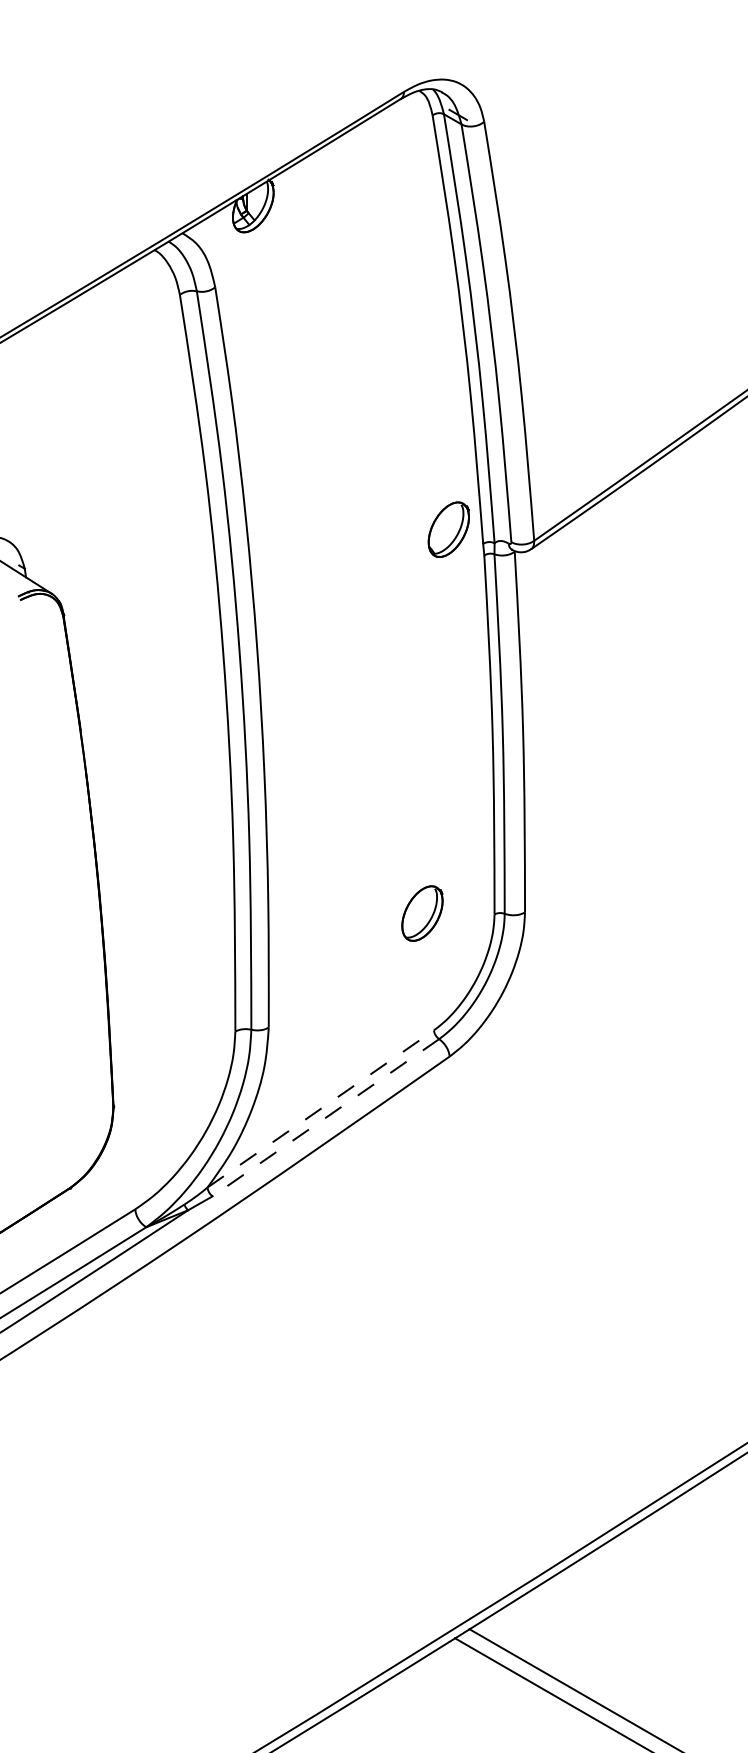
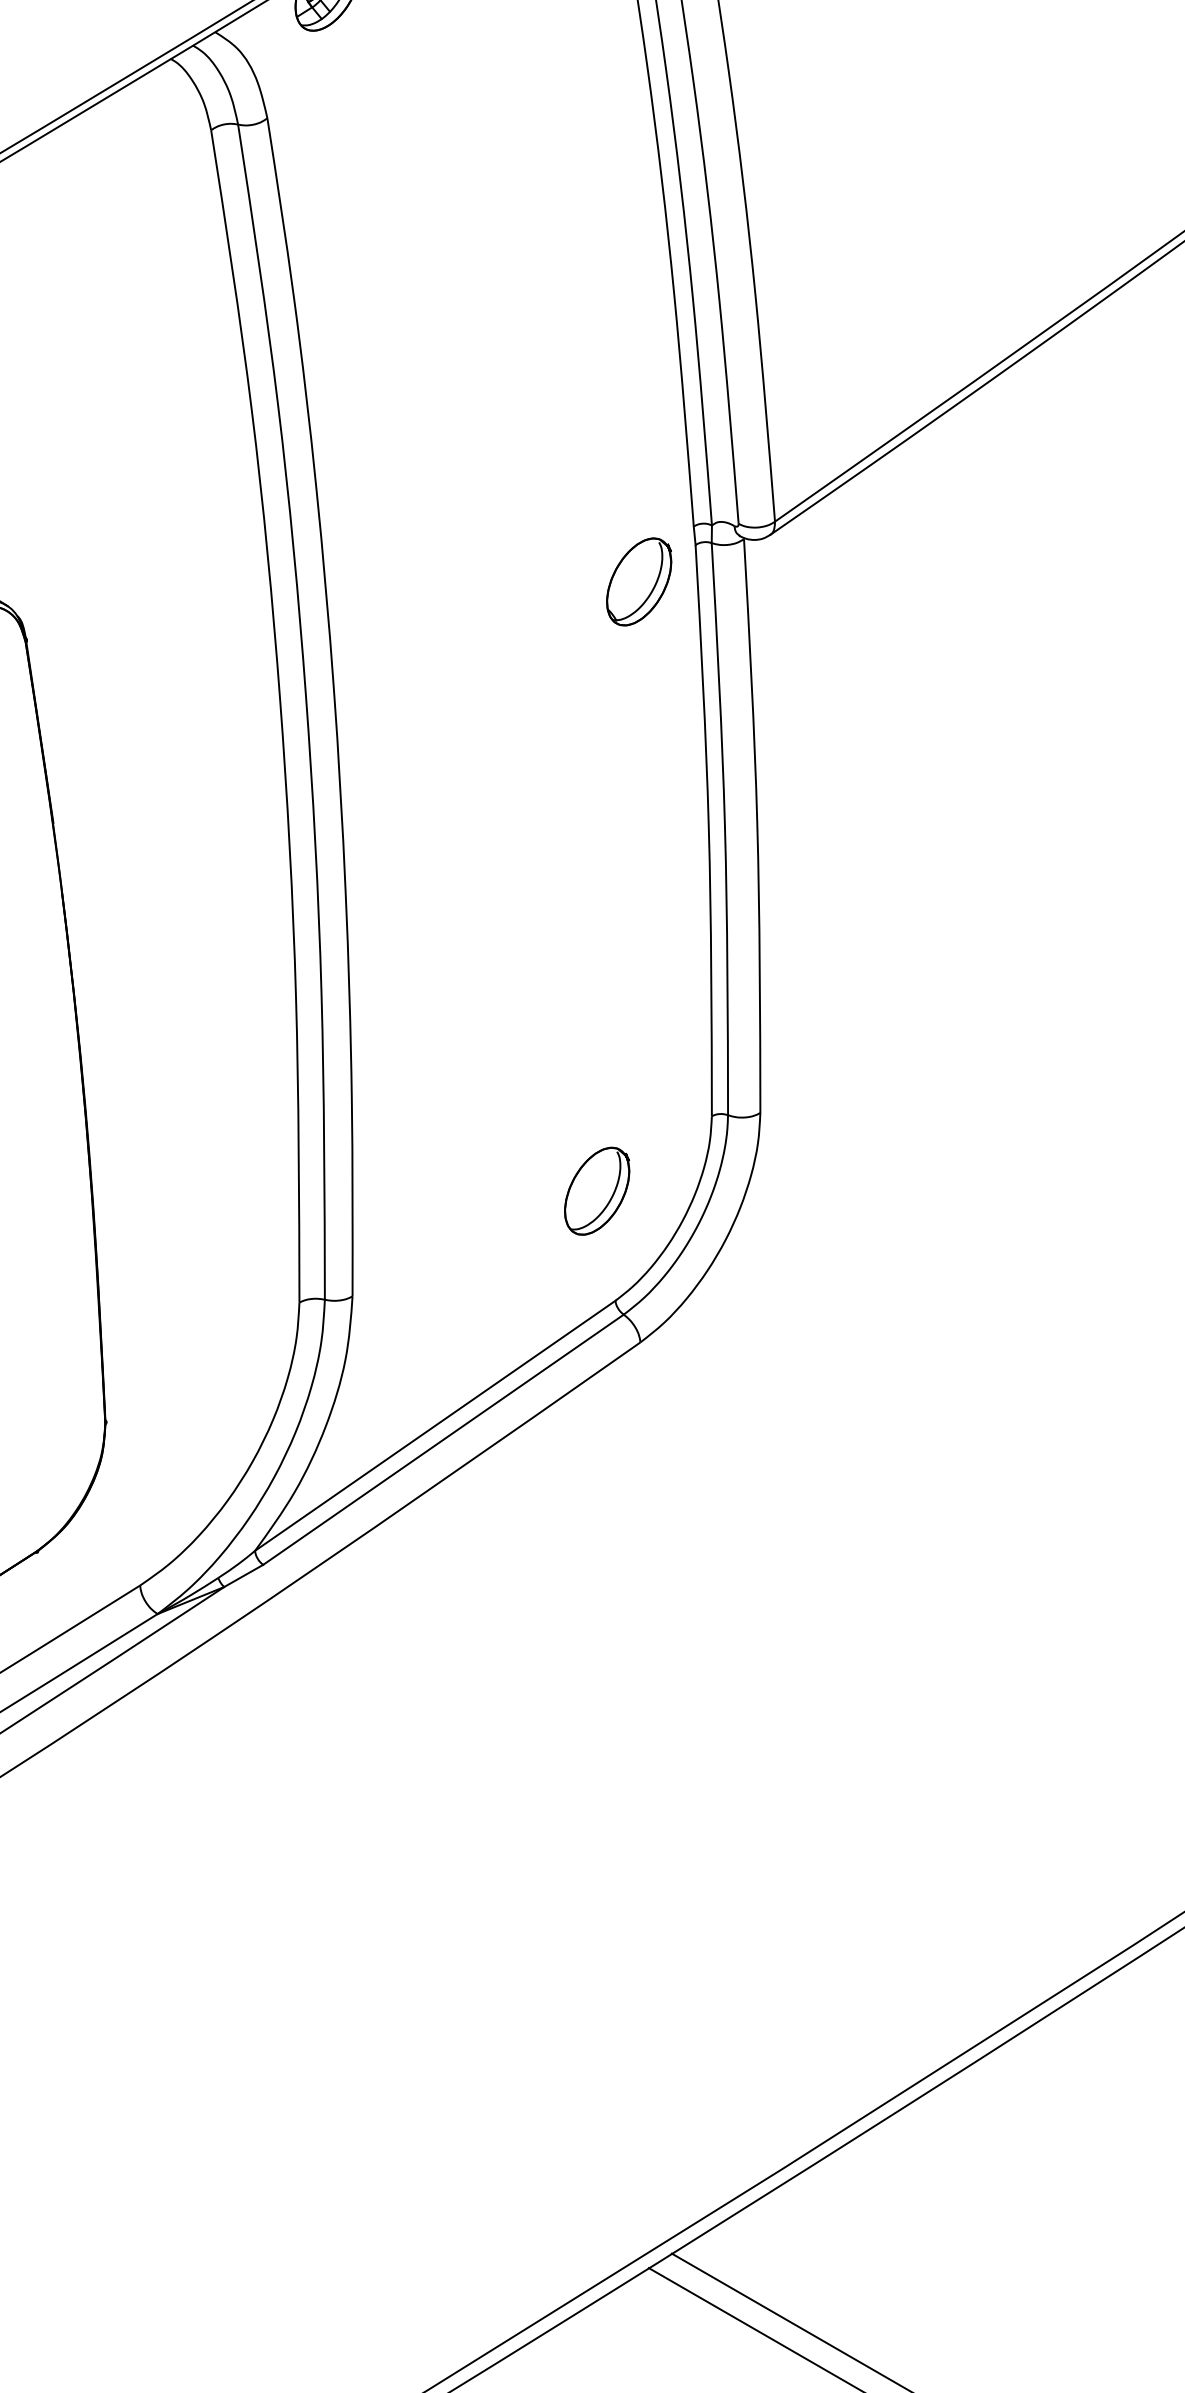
part: (448, 529) -> (638, 581), moved
part: (422, 913) -> (597, 1191), moved
line: (320, 1108) -> (434, 1425), dashed -> solid
line: (325, 1117) -> (442, 1439), dashed -> solid

